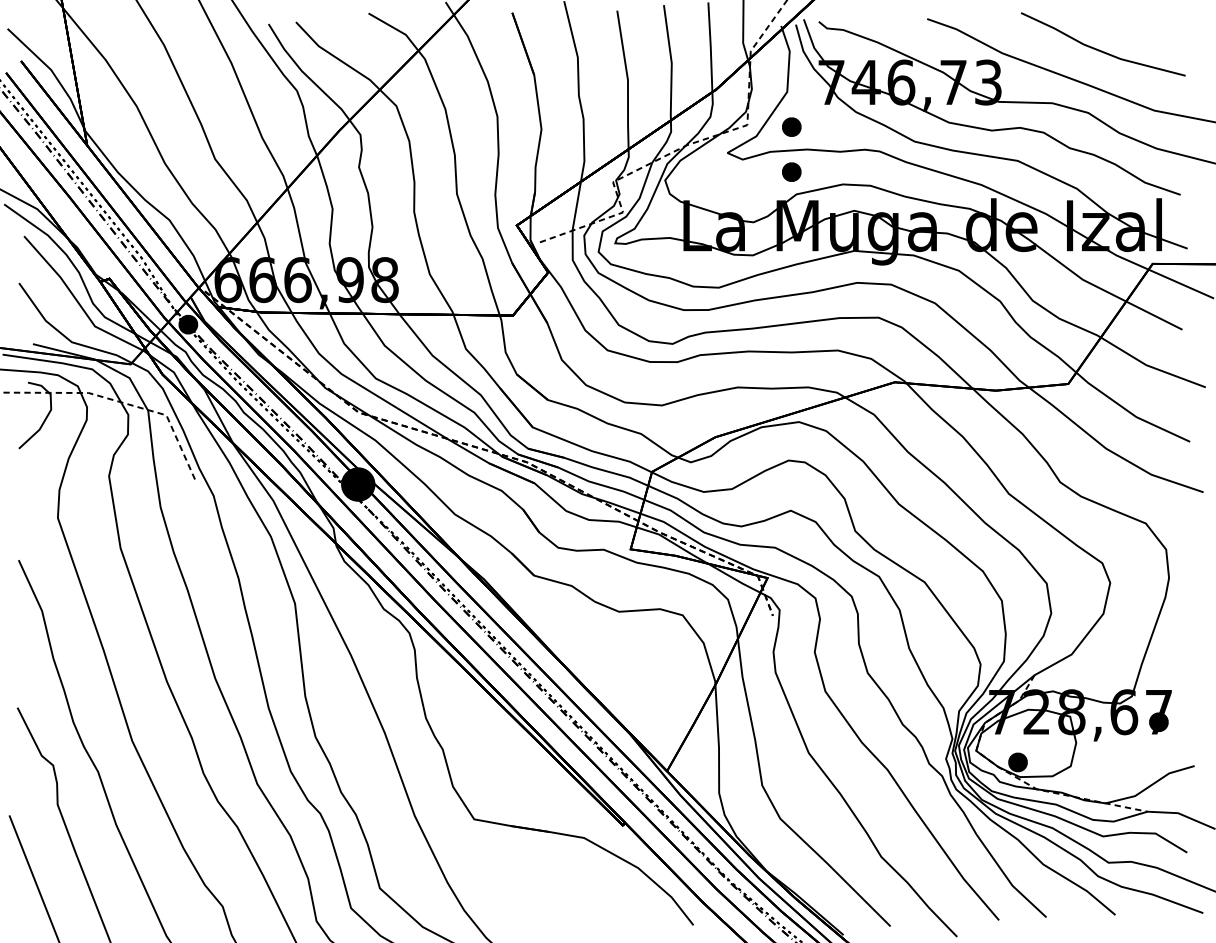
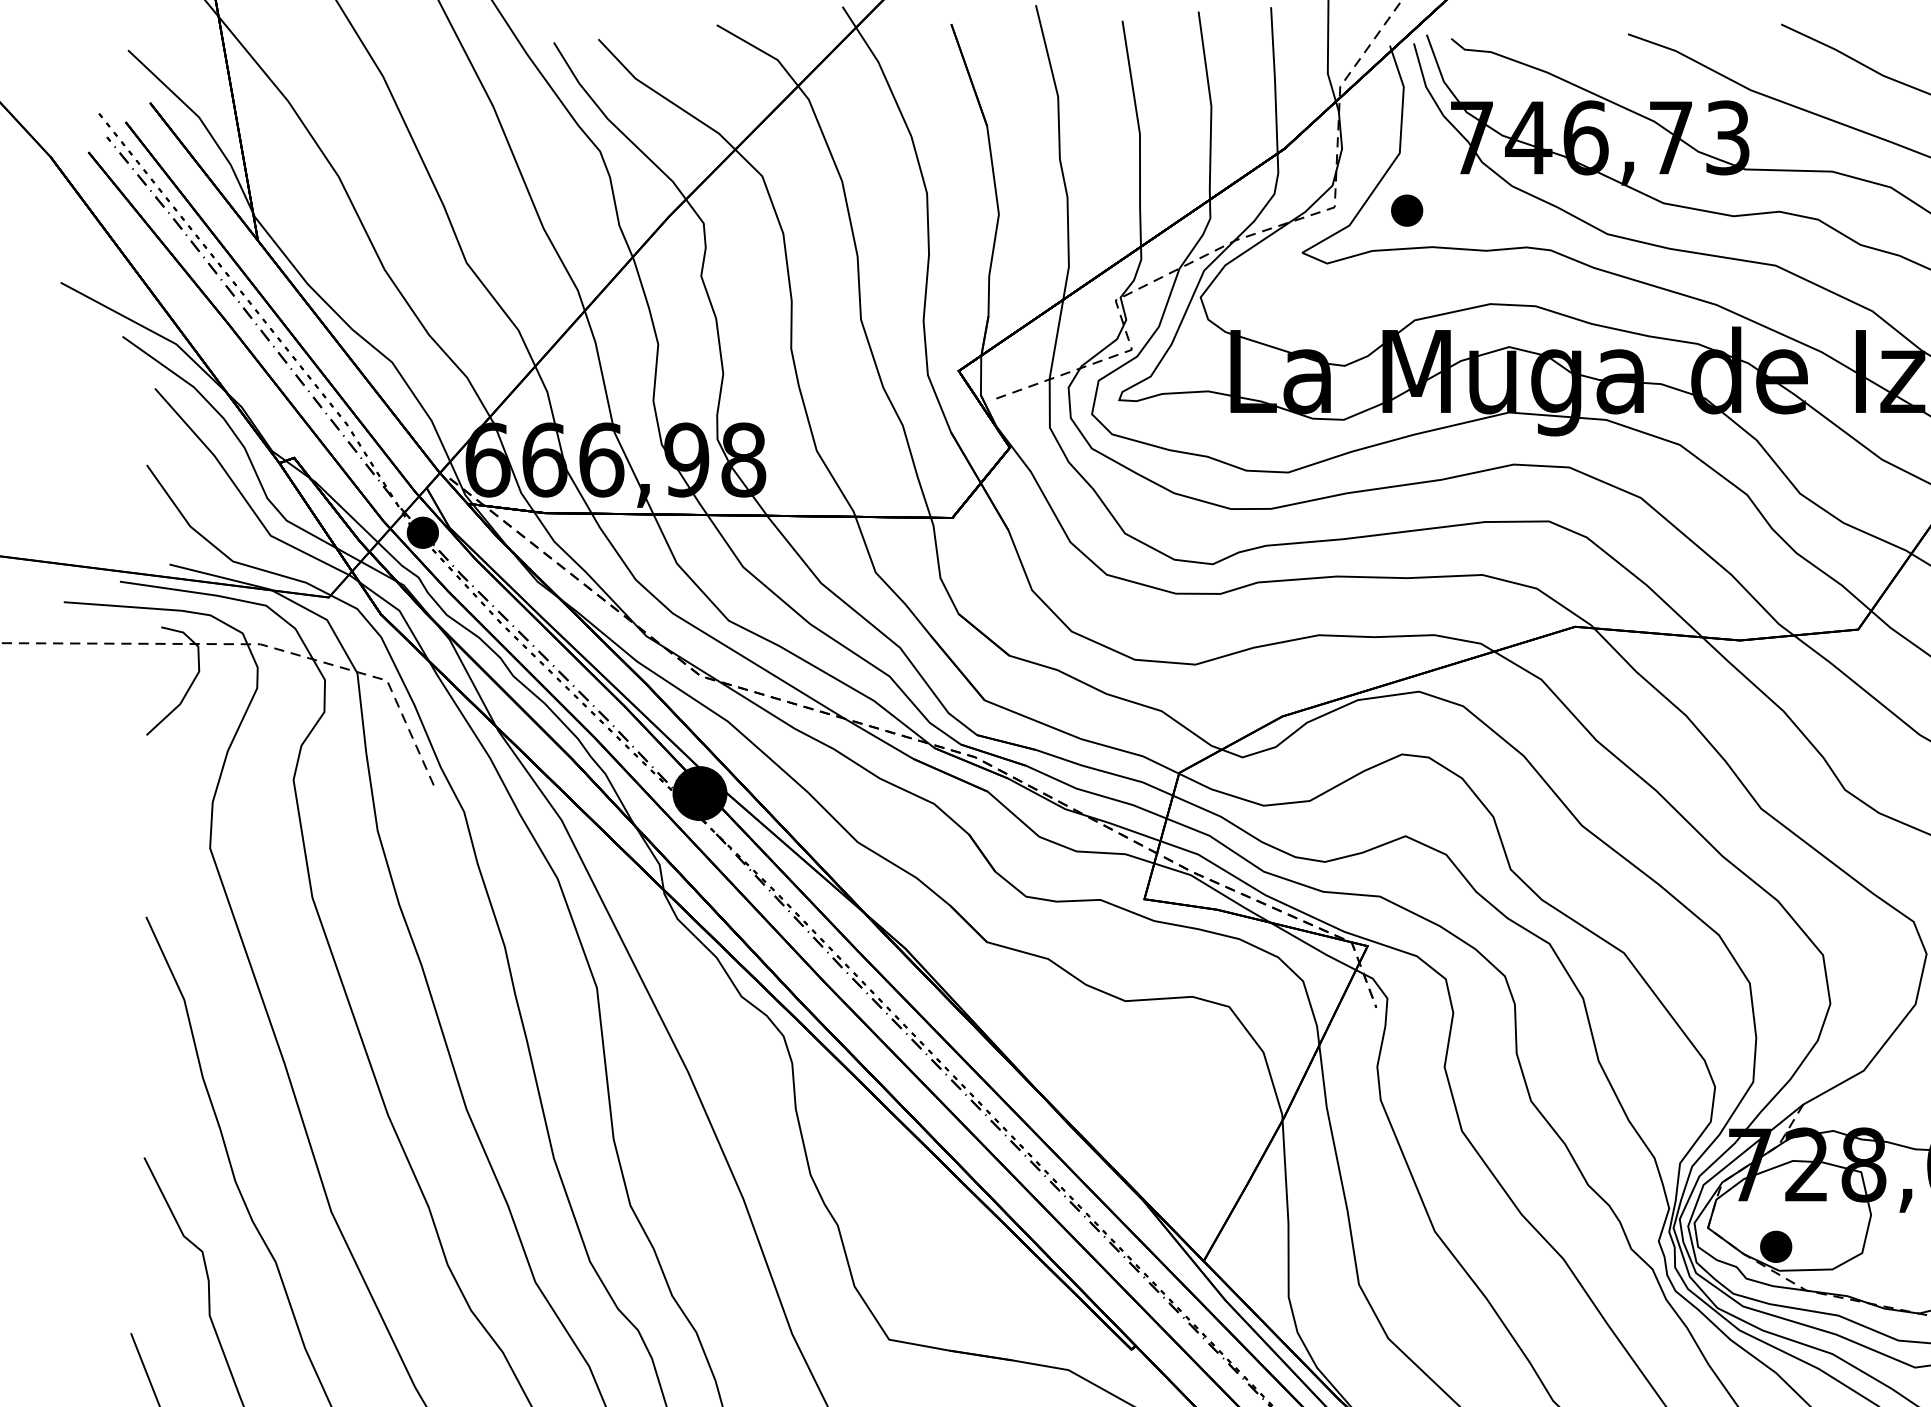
part: (791, 171) -> (1406, 282), removed

